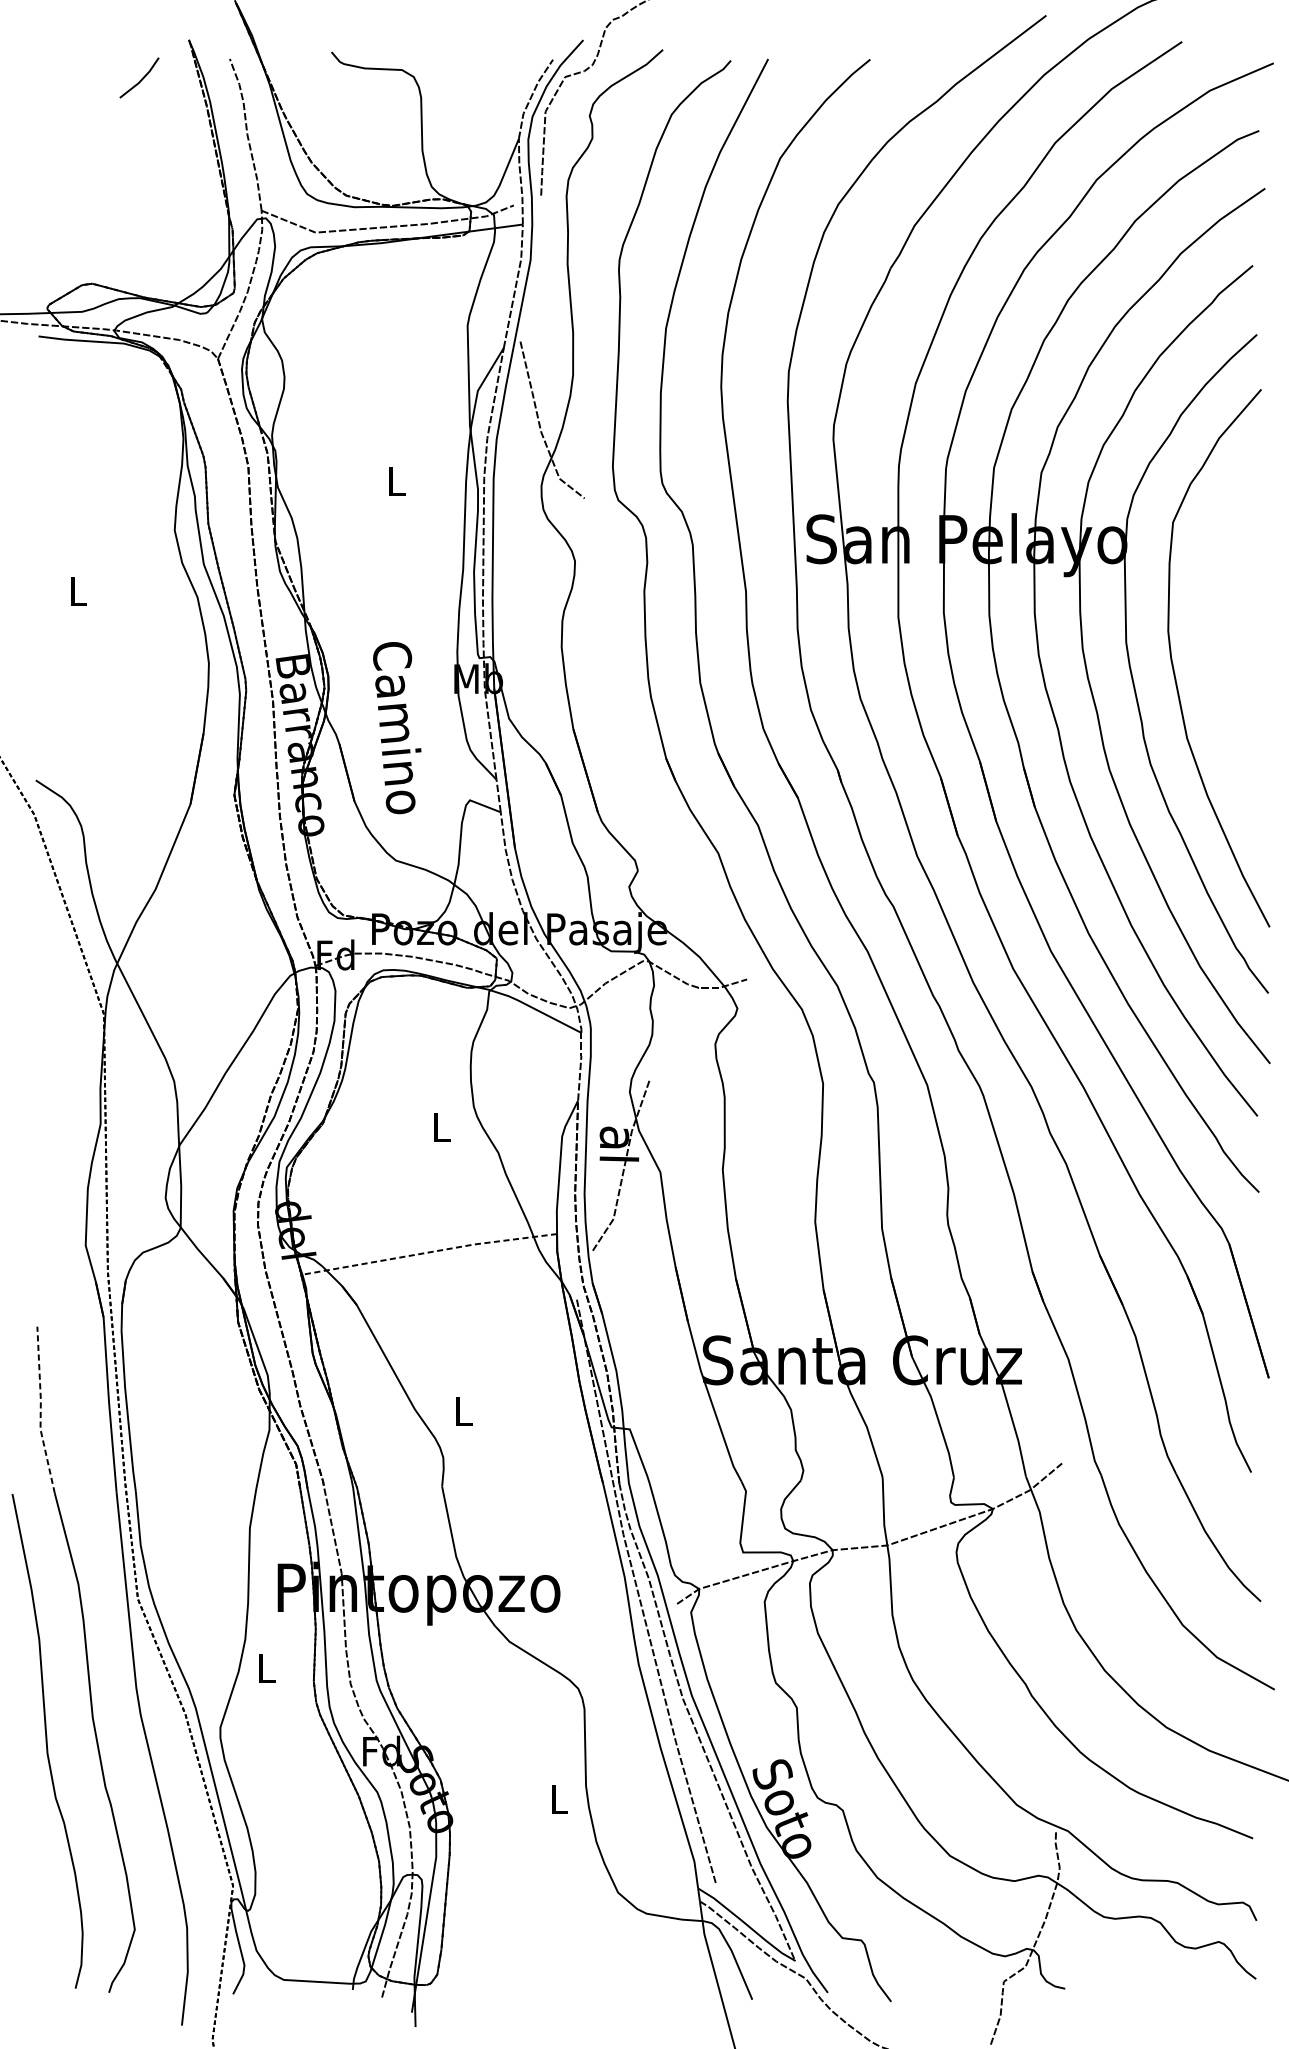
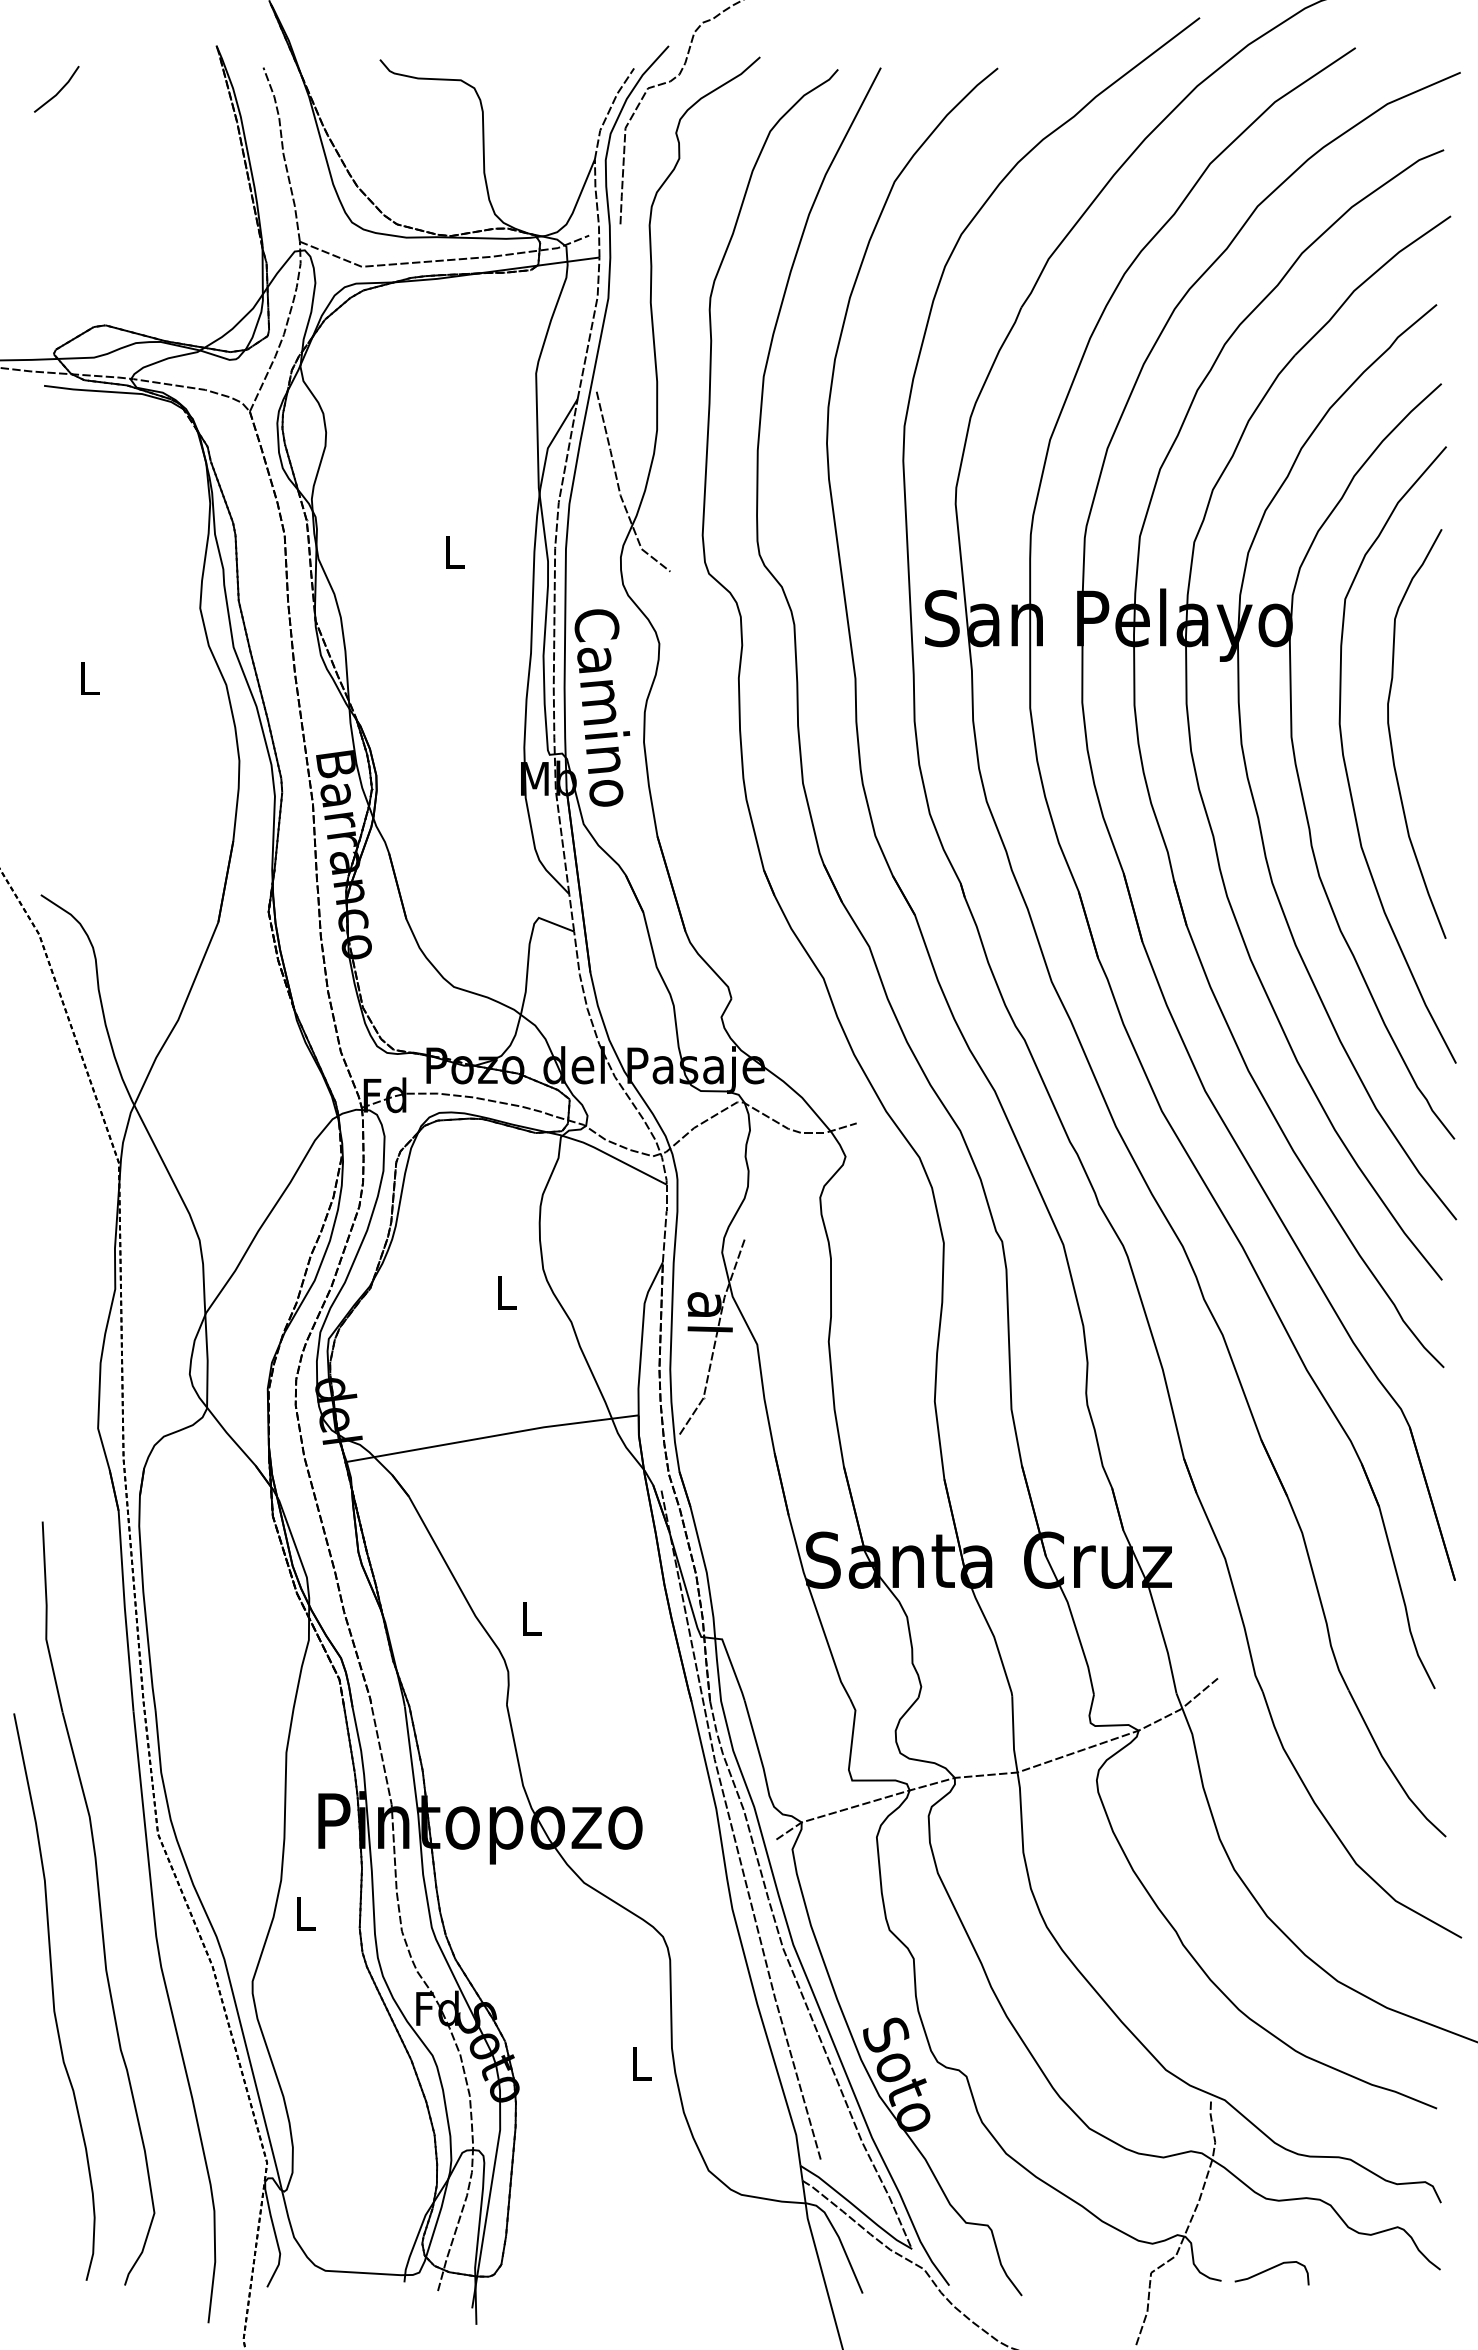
line: (140, 79) -> (58, 91), moved
curve: (1213, 643) -> (1391, 737), added
text: (397, 727) -> (602, 707), moved
line: (430, 1252) -> (493, 1436), dashed -> solid
line: (40, 1410) -> (46, 1617), dashed -> solid
curve: (1107, 1979) -> (1269, 2270), added

